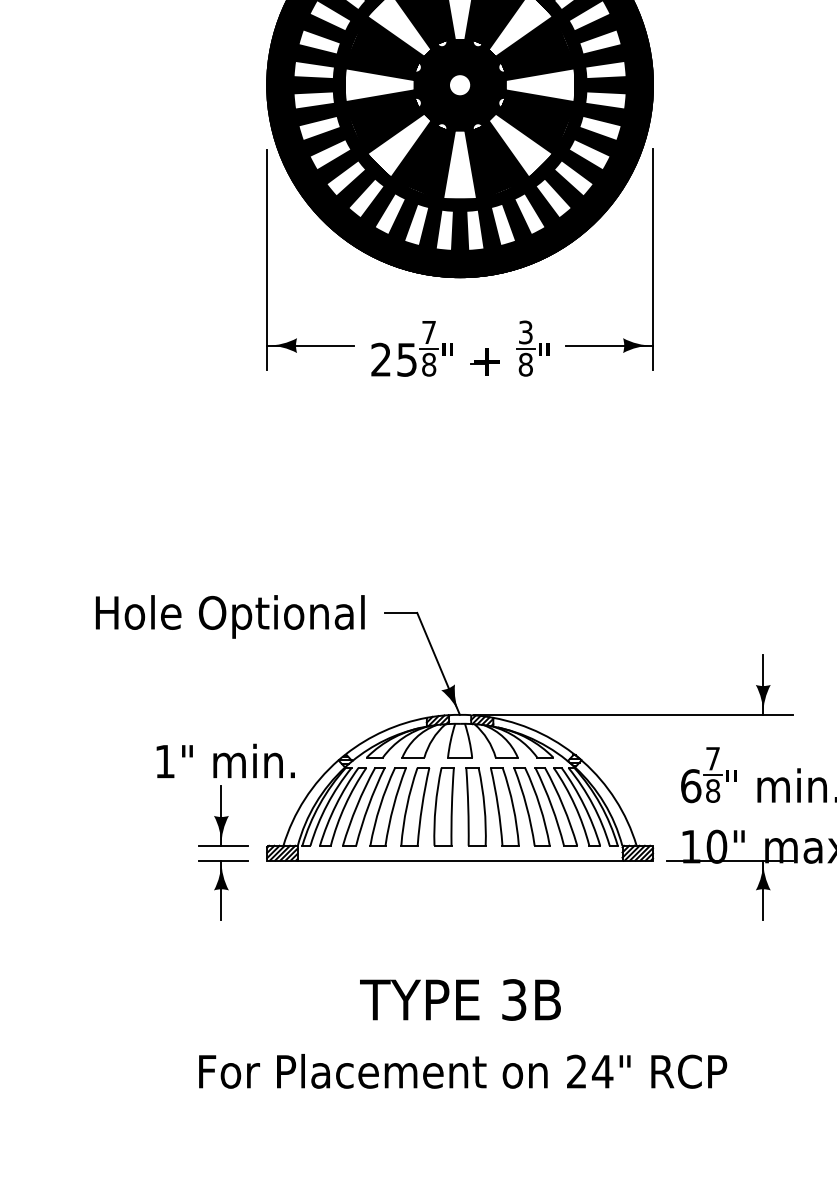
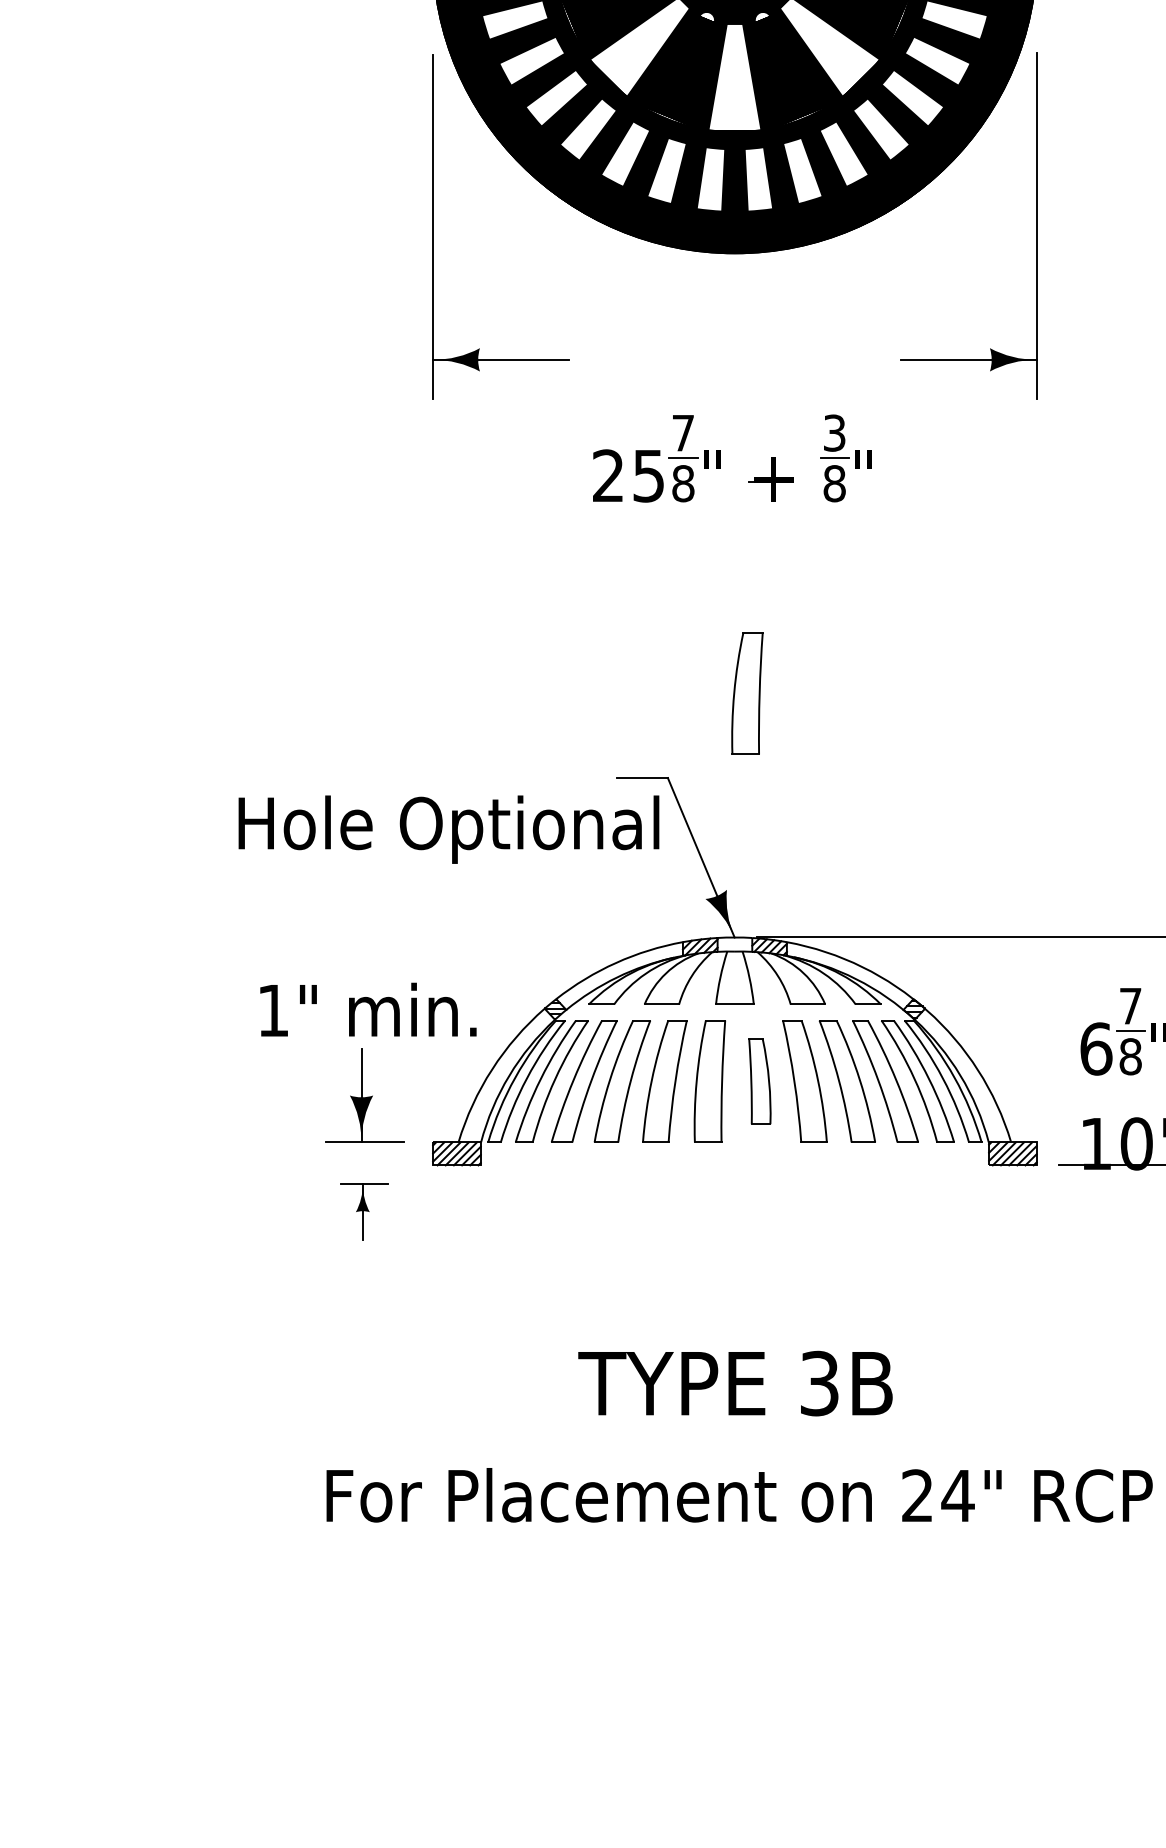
part: (452, 348) -> (719, 458), moved
part: (467, 558) -> (746, 692), added
text: (229, 616) -> (447, 829), moved
part: (475, 806) -> (759, 1080), size x0.7
line: (459, 860) -> (734, 1165), removed
part: (223, 890) -> (364, 1212), size x0.6

